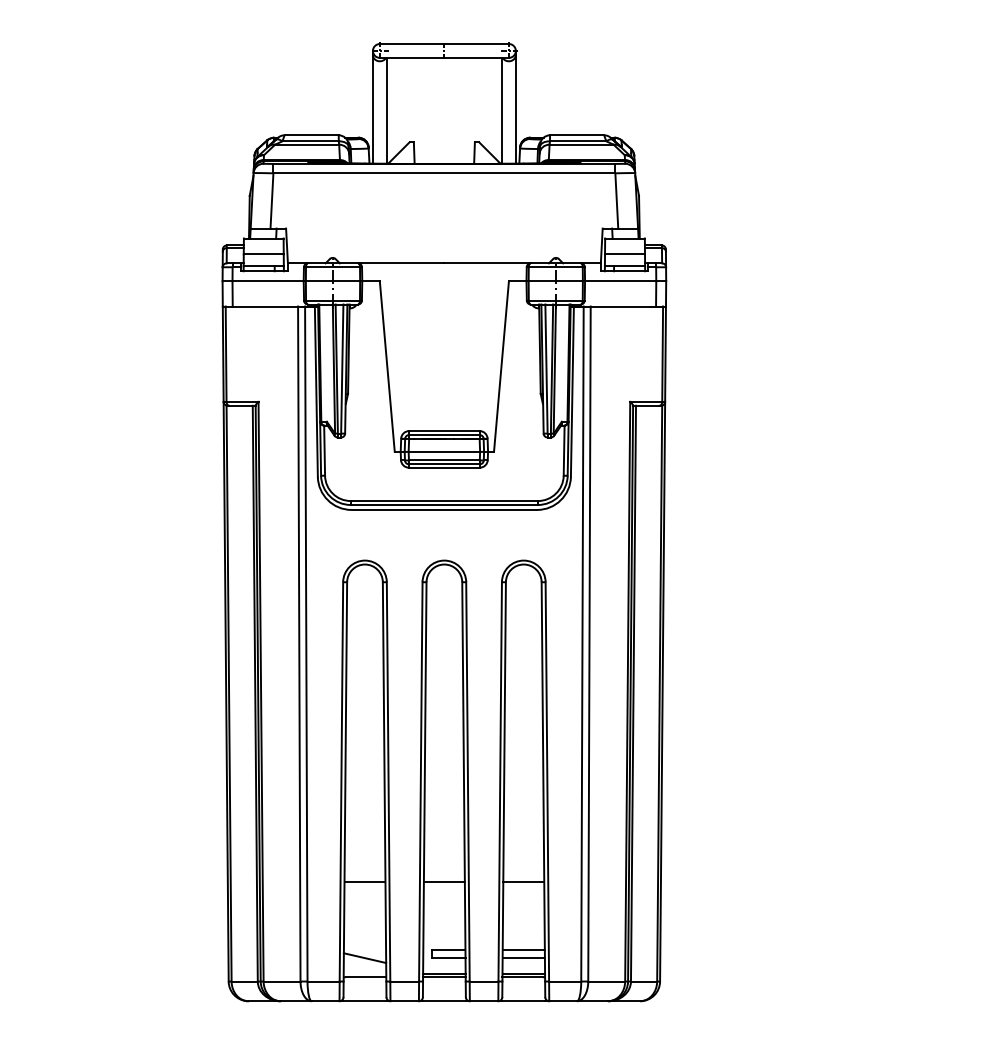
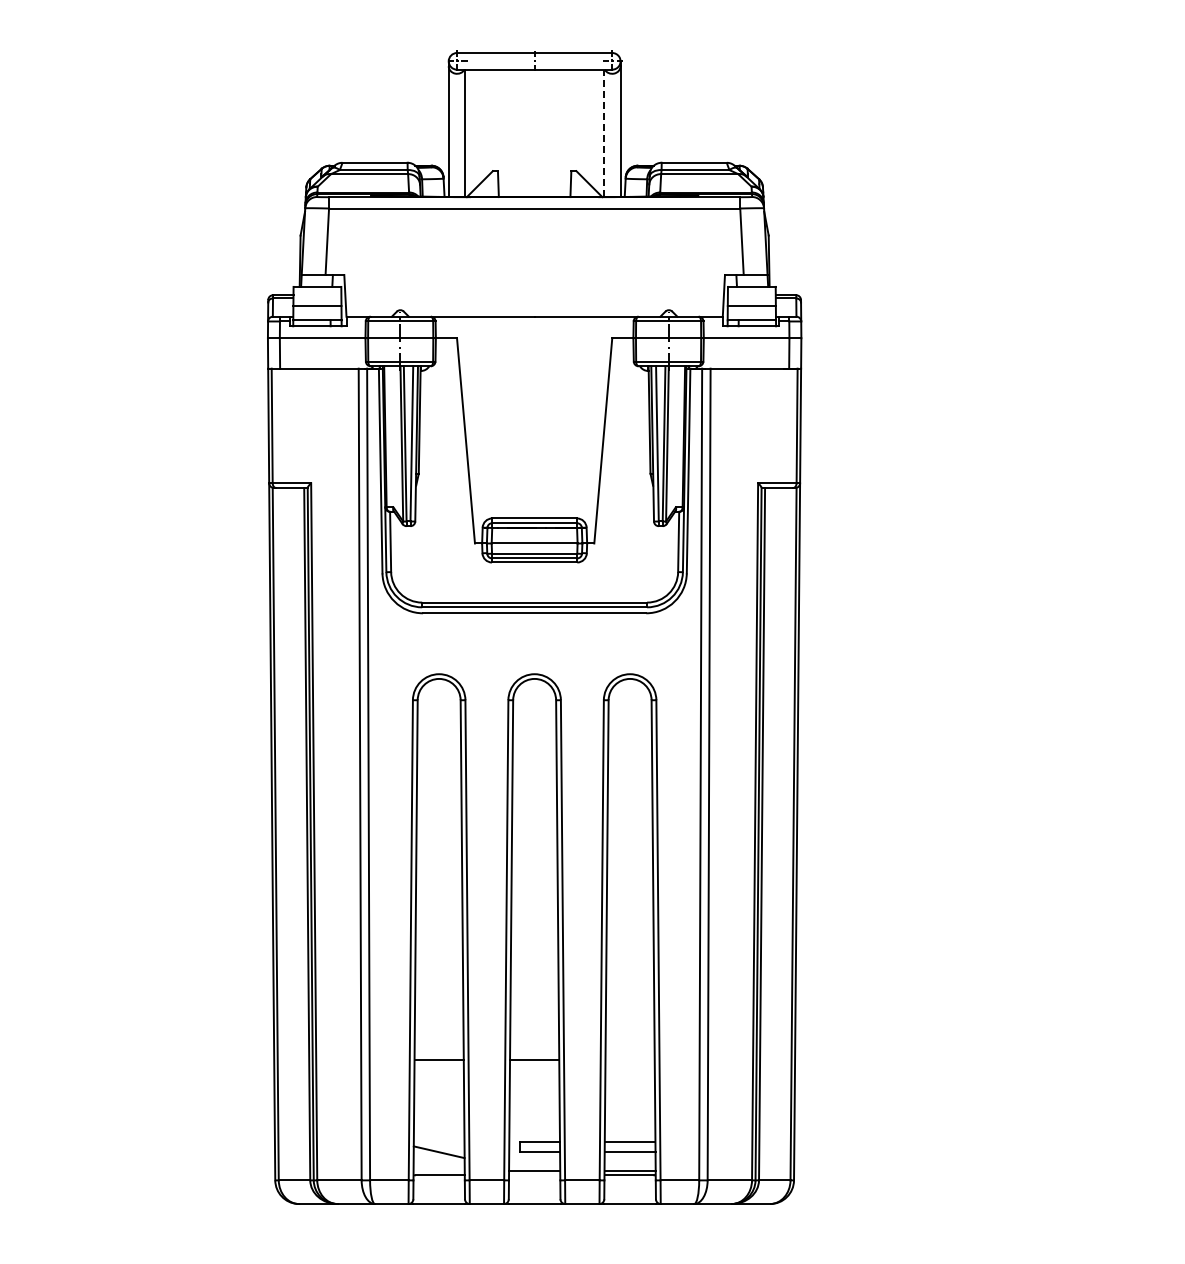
line: (501, 110) -> (603, 133), solid -> dashed
line: (523, 881) -> (629, 1060), removed
line: (444, 977) -> (534, 1175), removed

